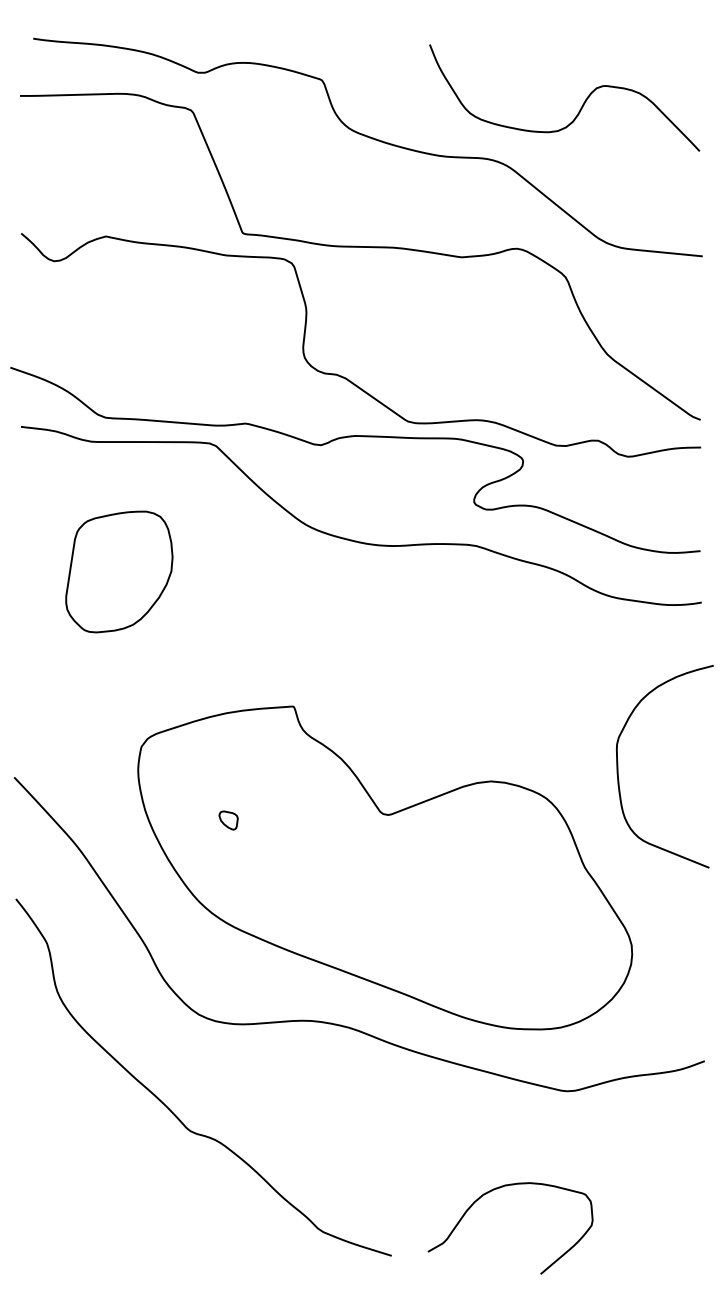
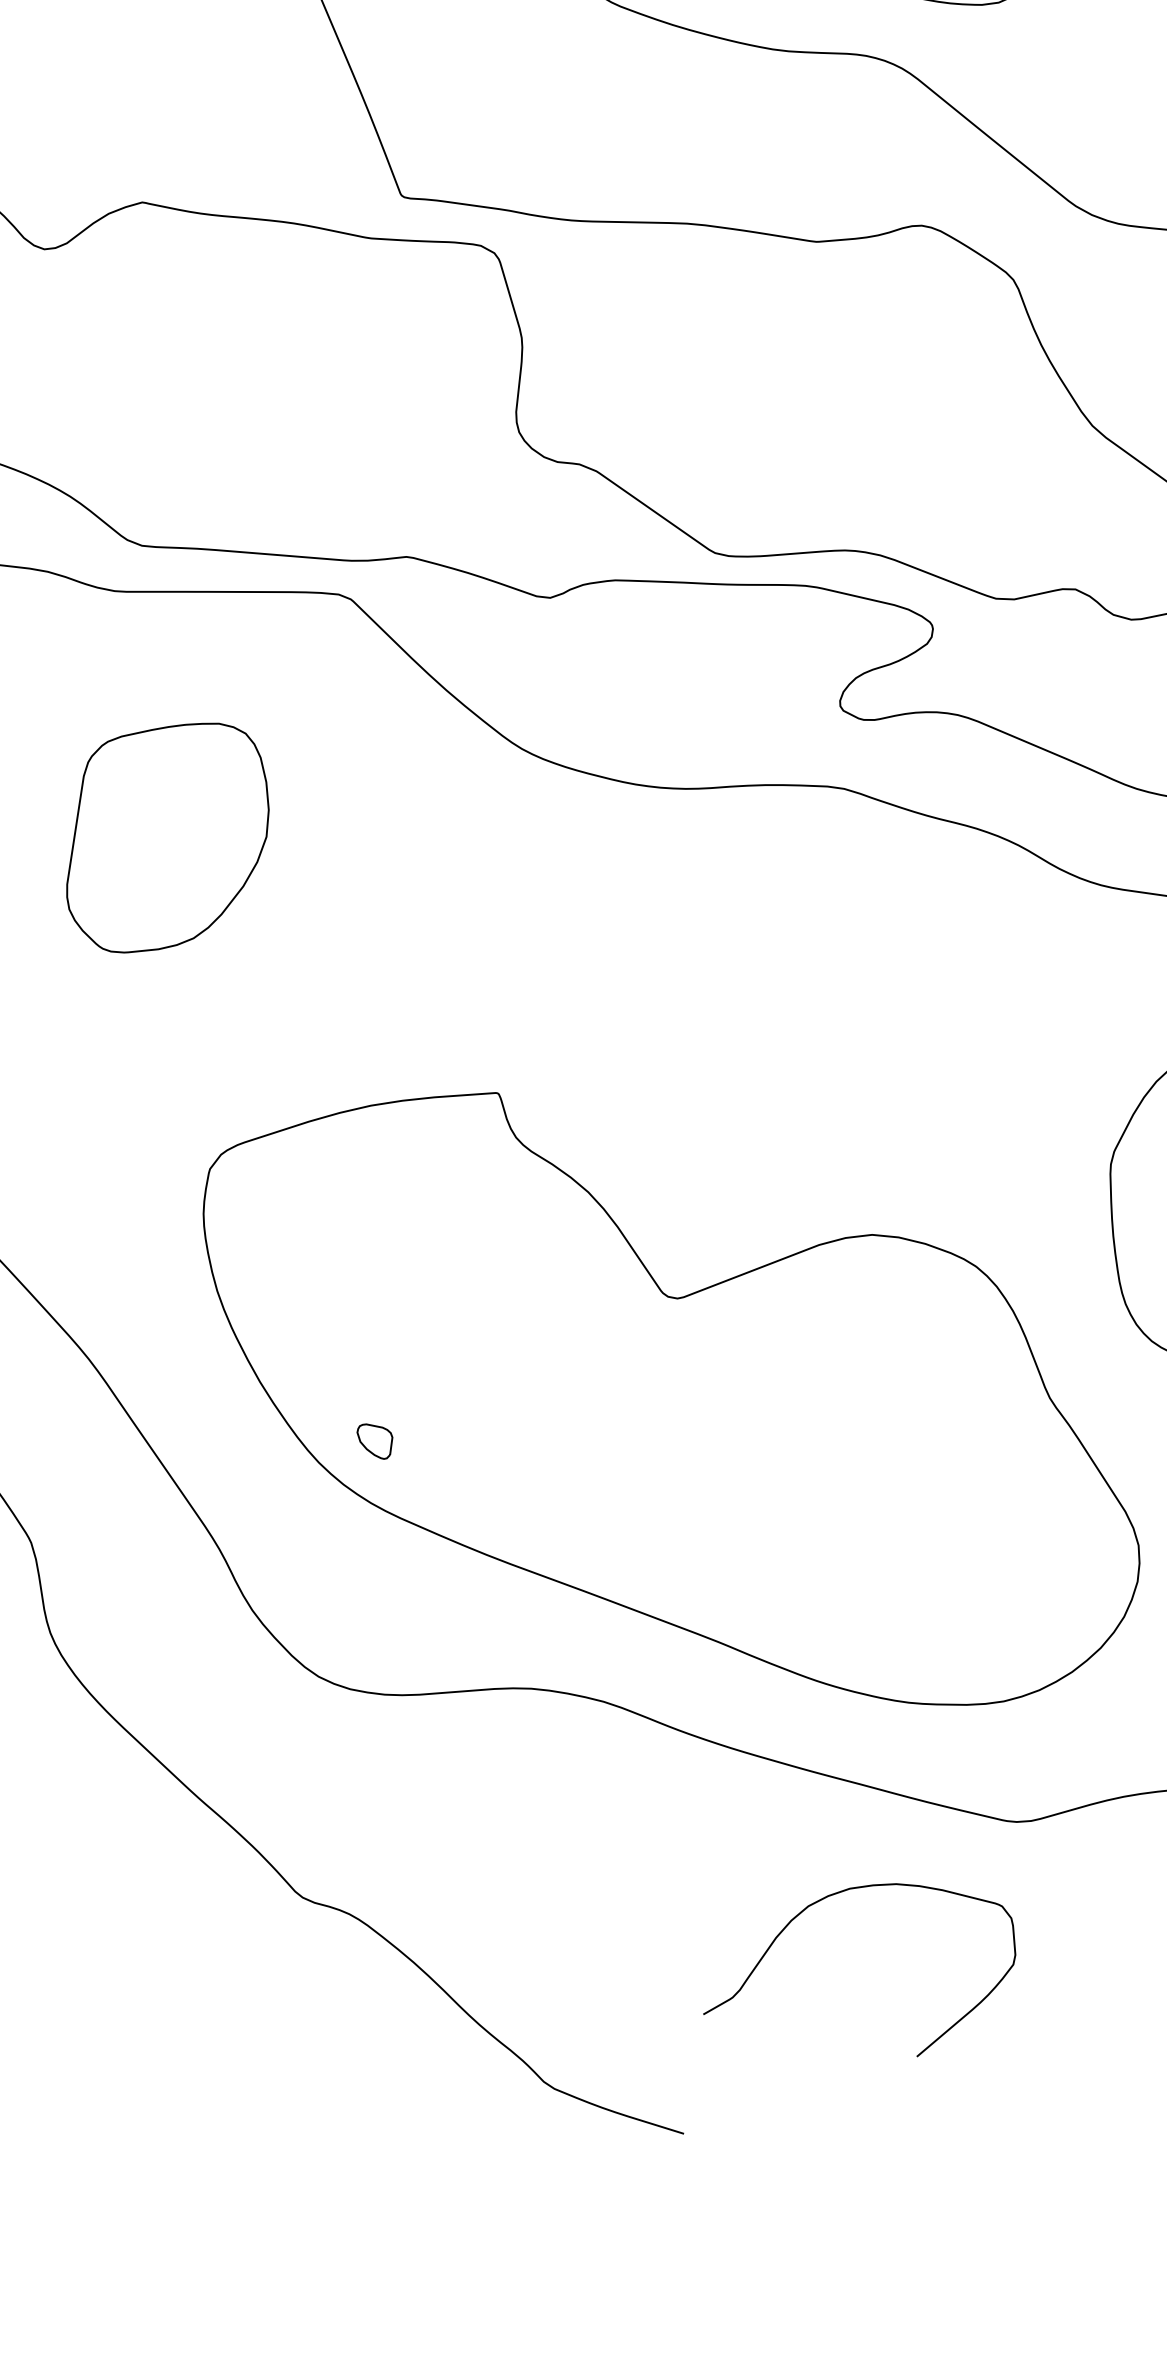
part: (228, 820) -> (374, 1441), moved
curve: (497, 1189) -> (835, 1896), moved

